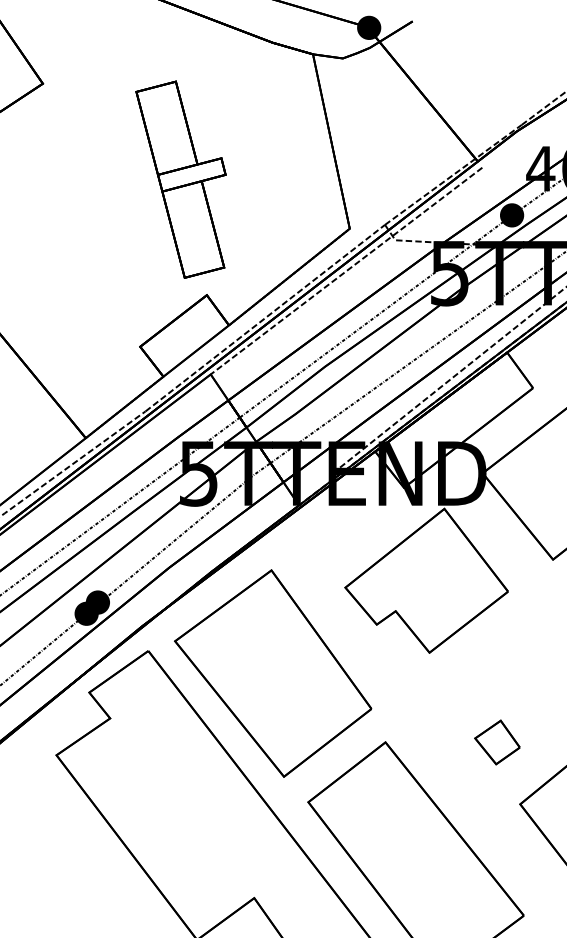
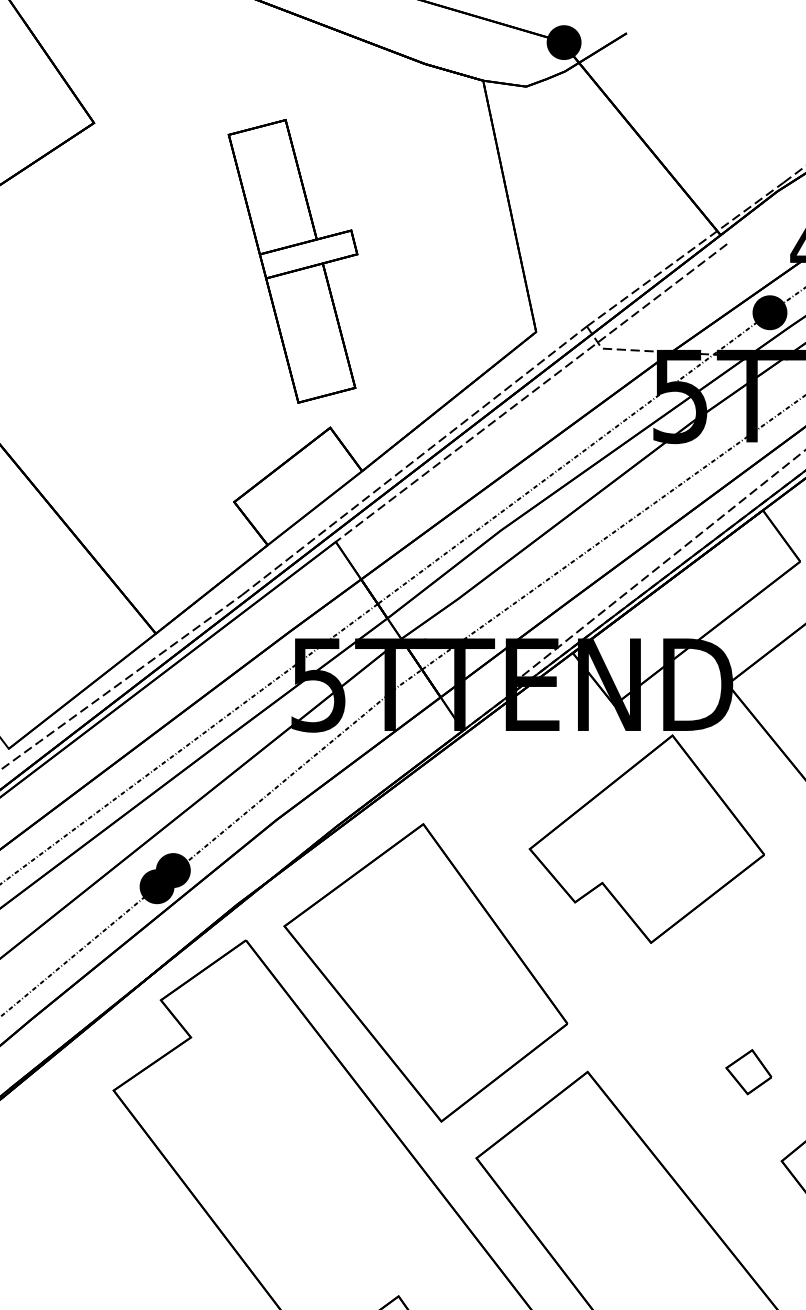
part: (497, 742) -> (748, 1072), size x0.7

